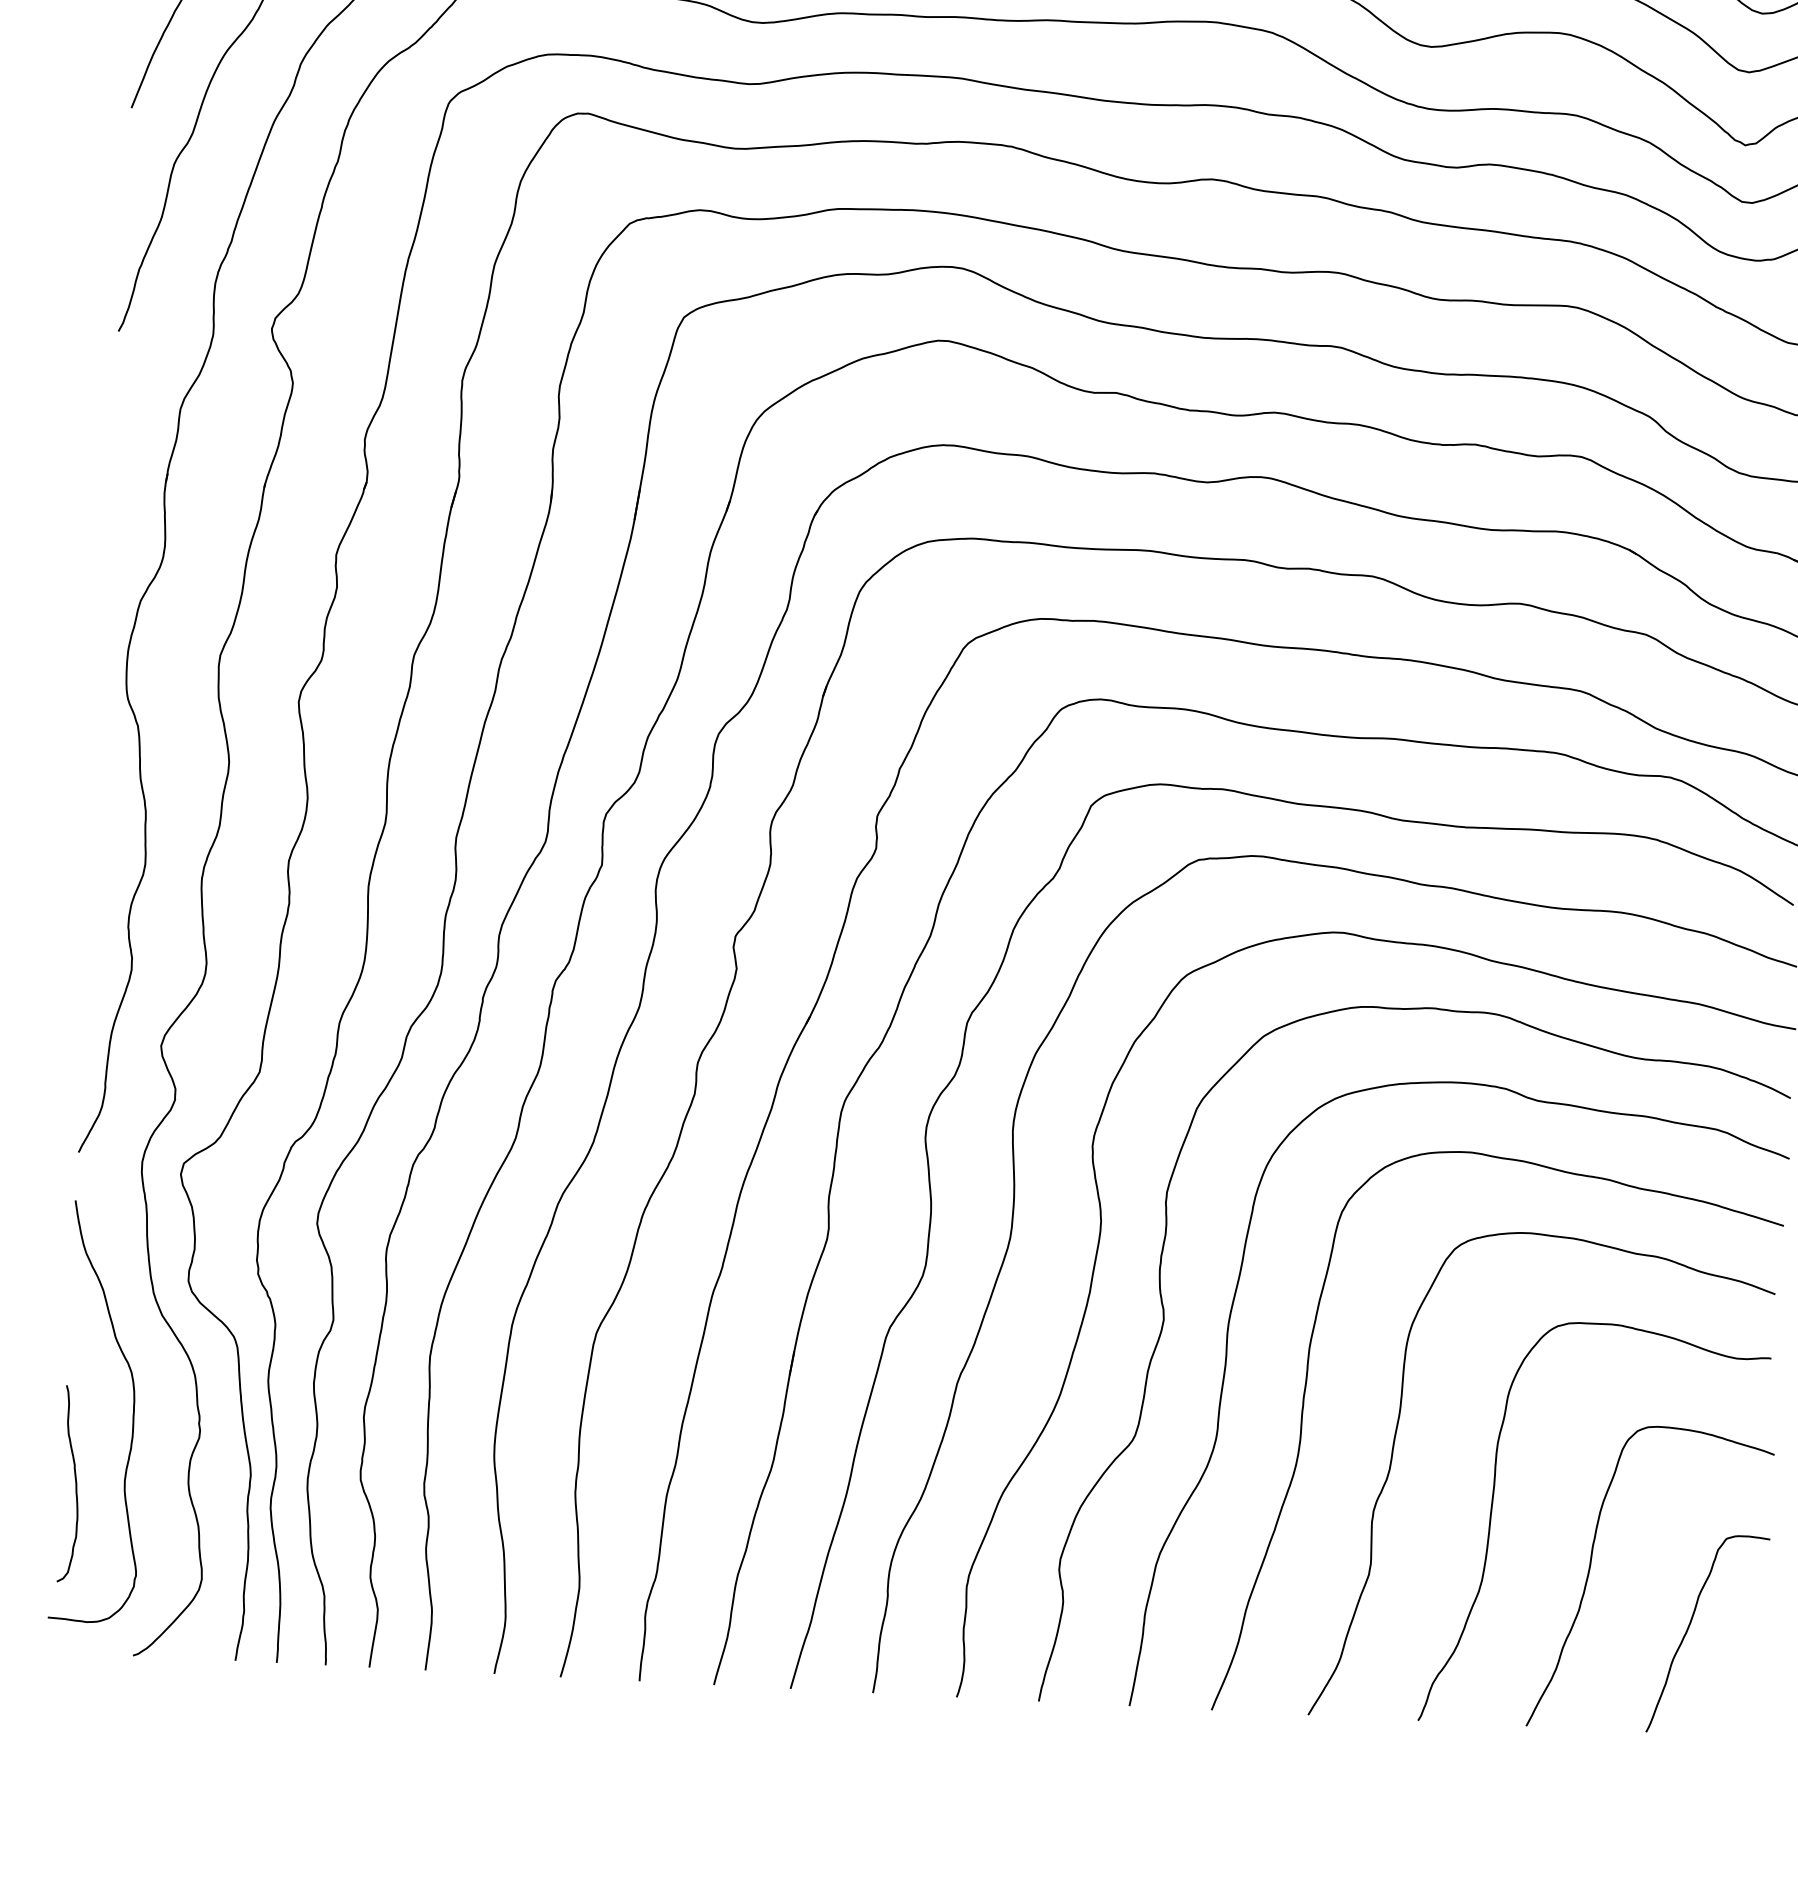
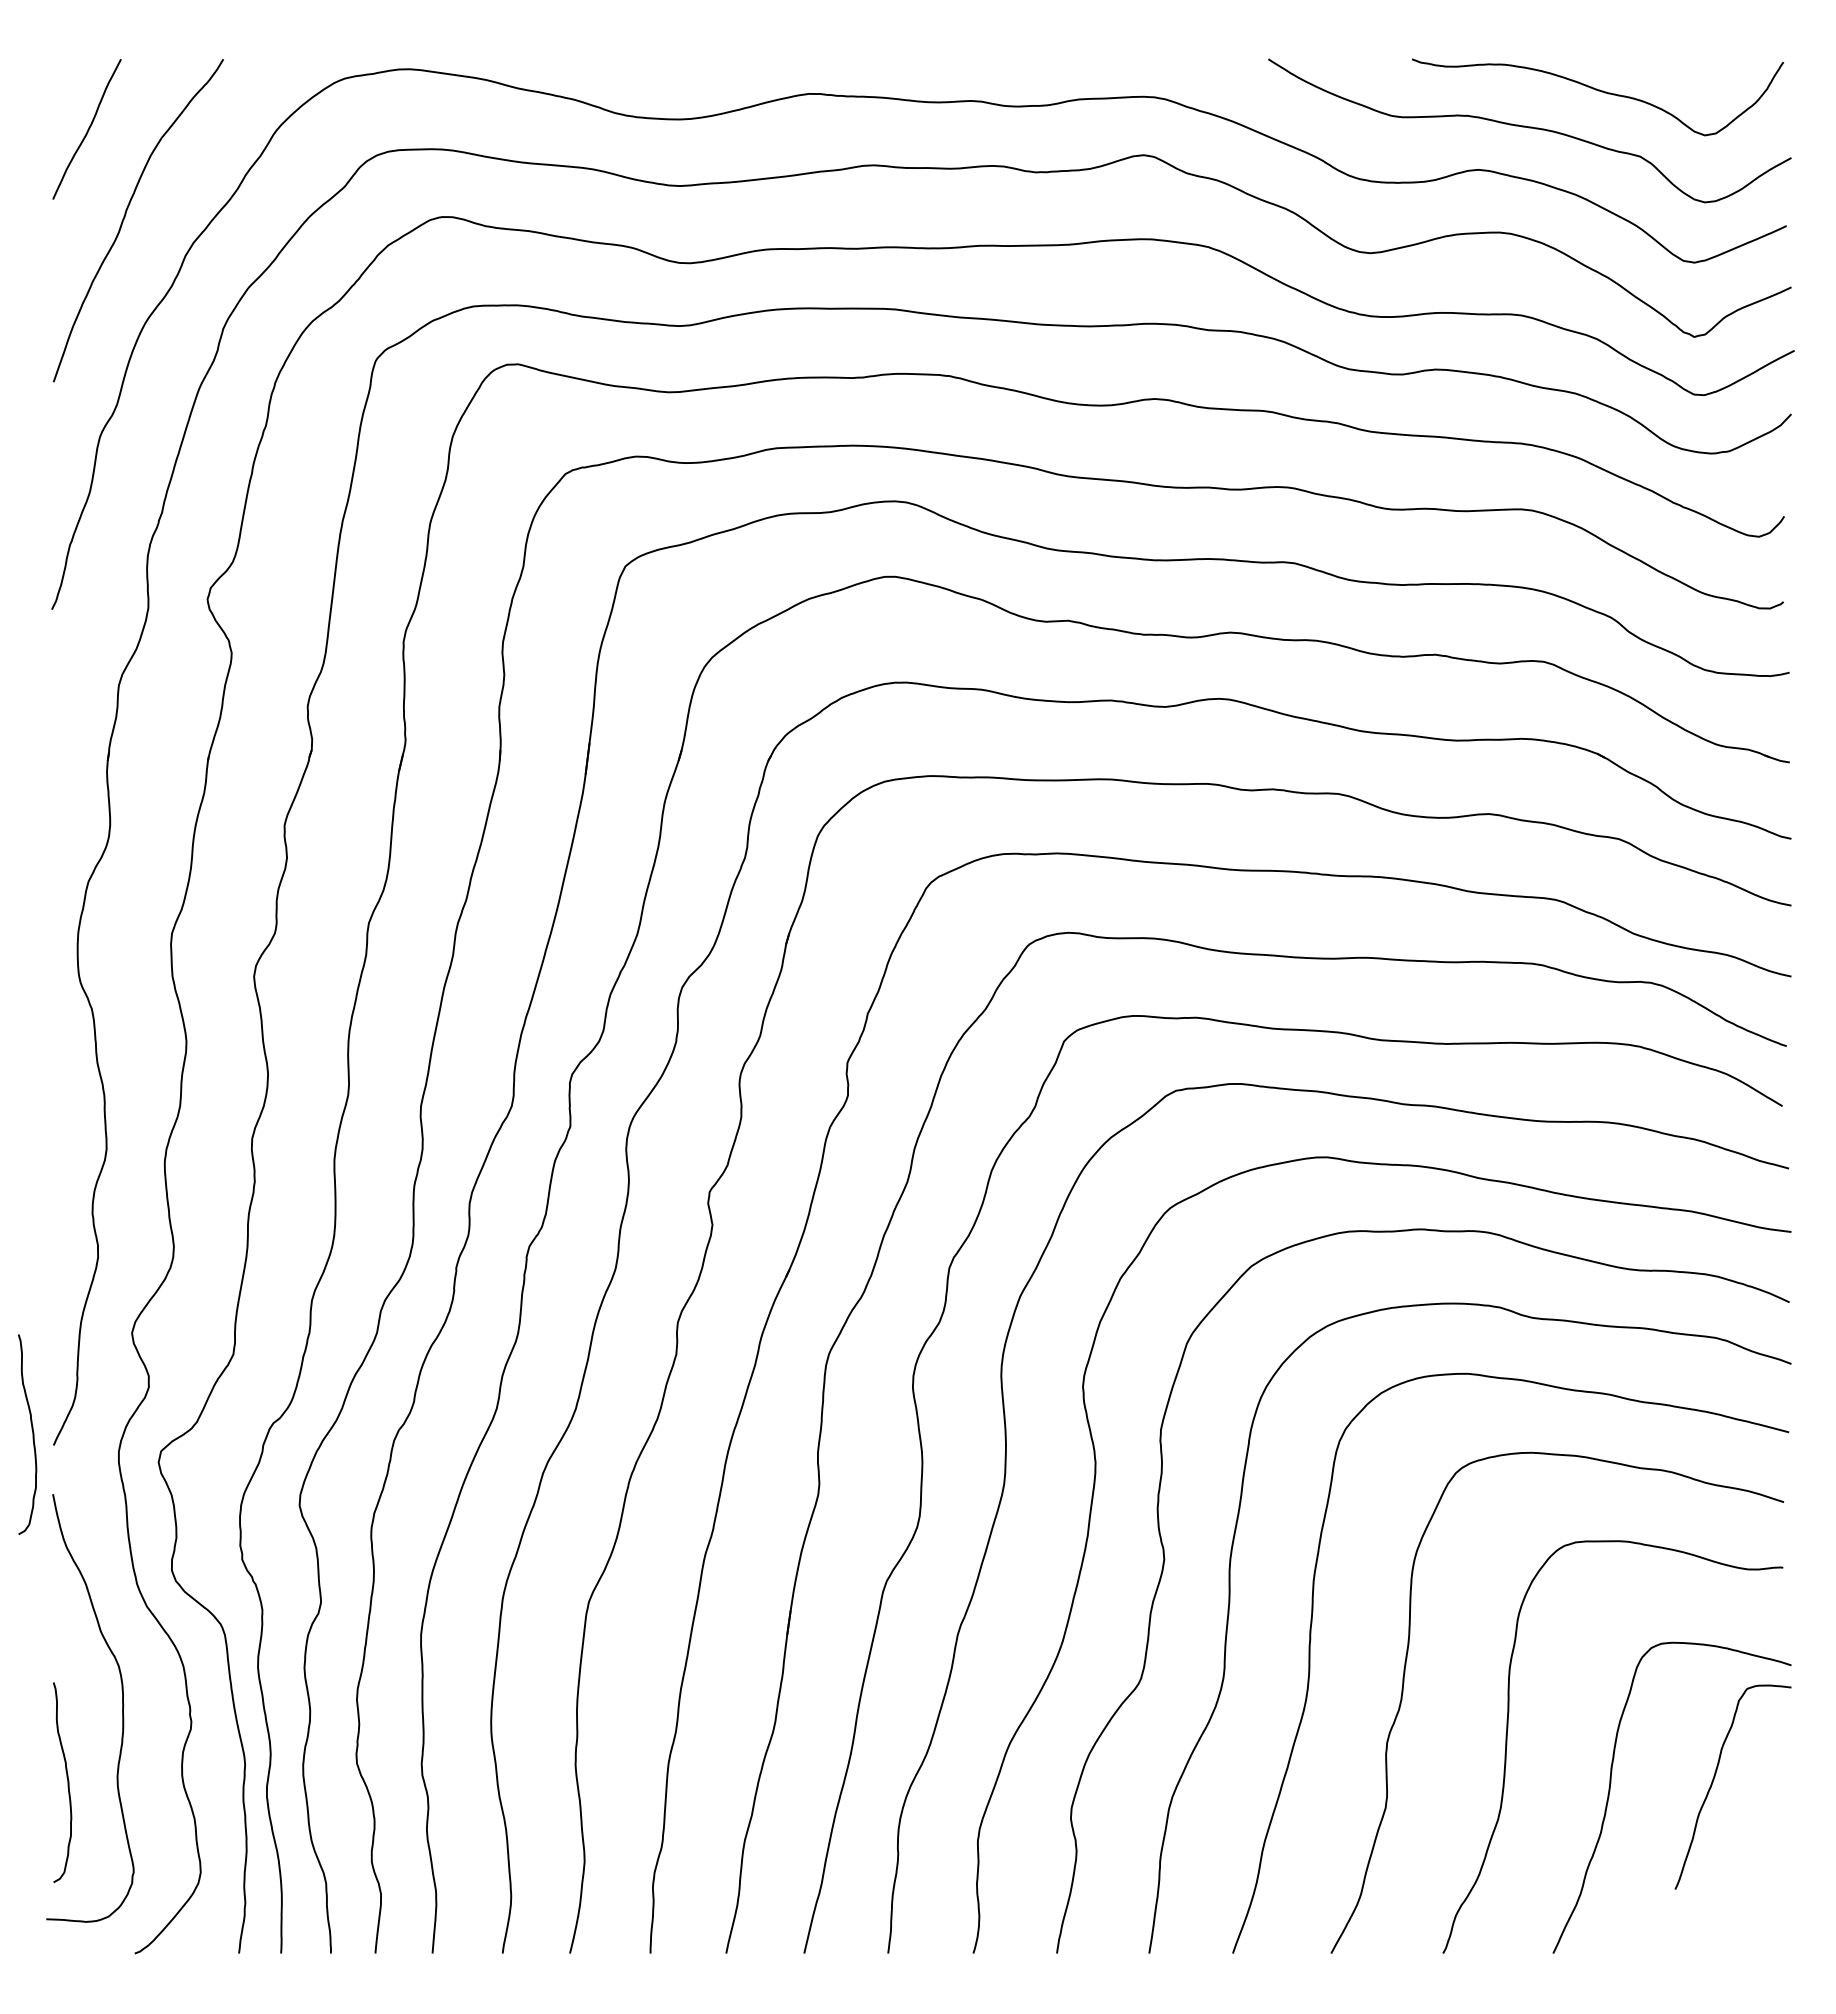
curve: (58, 1140) -> (32, 1434), added
curve: (1691, 1624) -> (1715, 1777), moved

